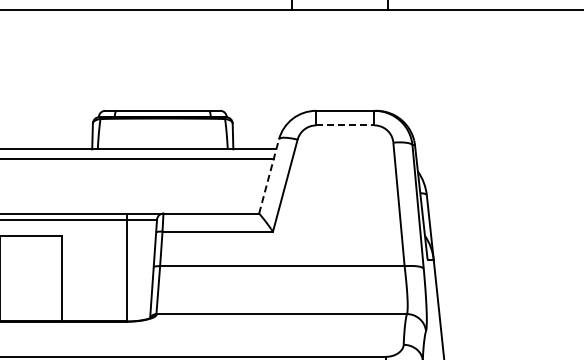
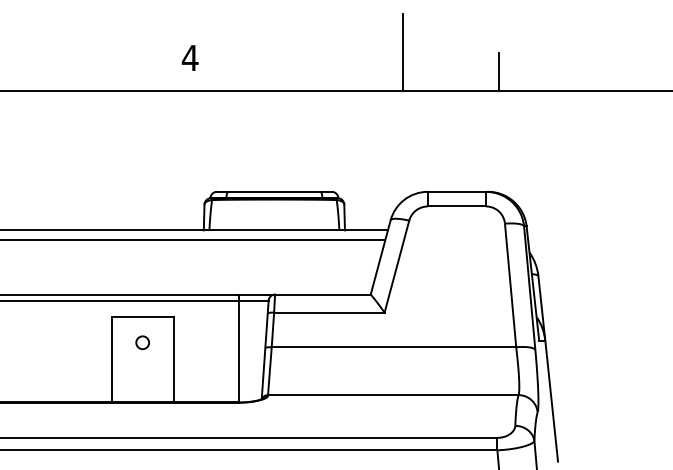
line: (345, 125) -> (457, 206), dashed -> solid
line: (268, 176) -> (380, 257), dashed -> solid
circle: (30, 261) -> (142, 342), added

